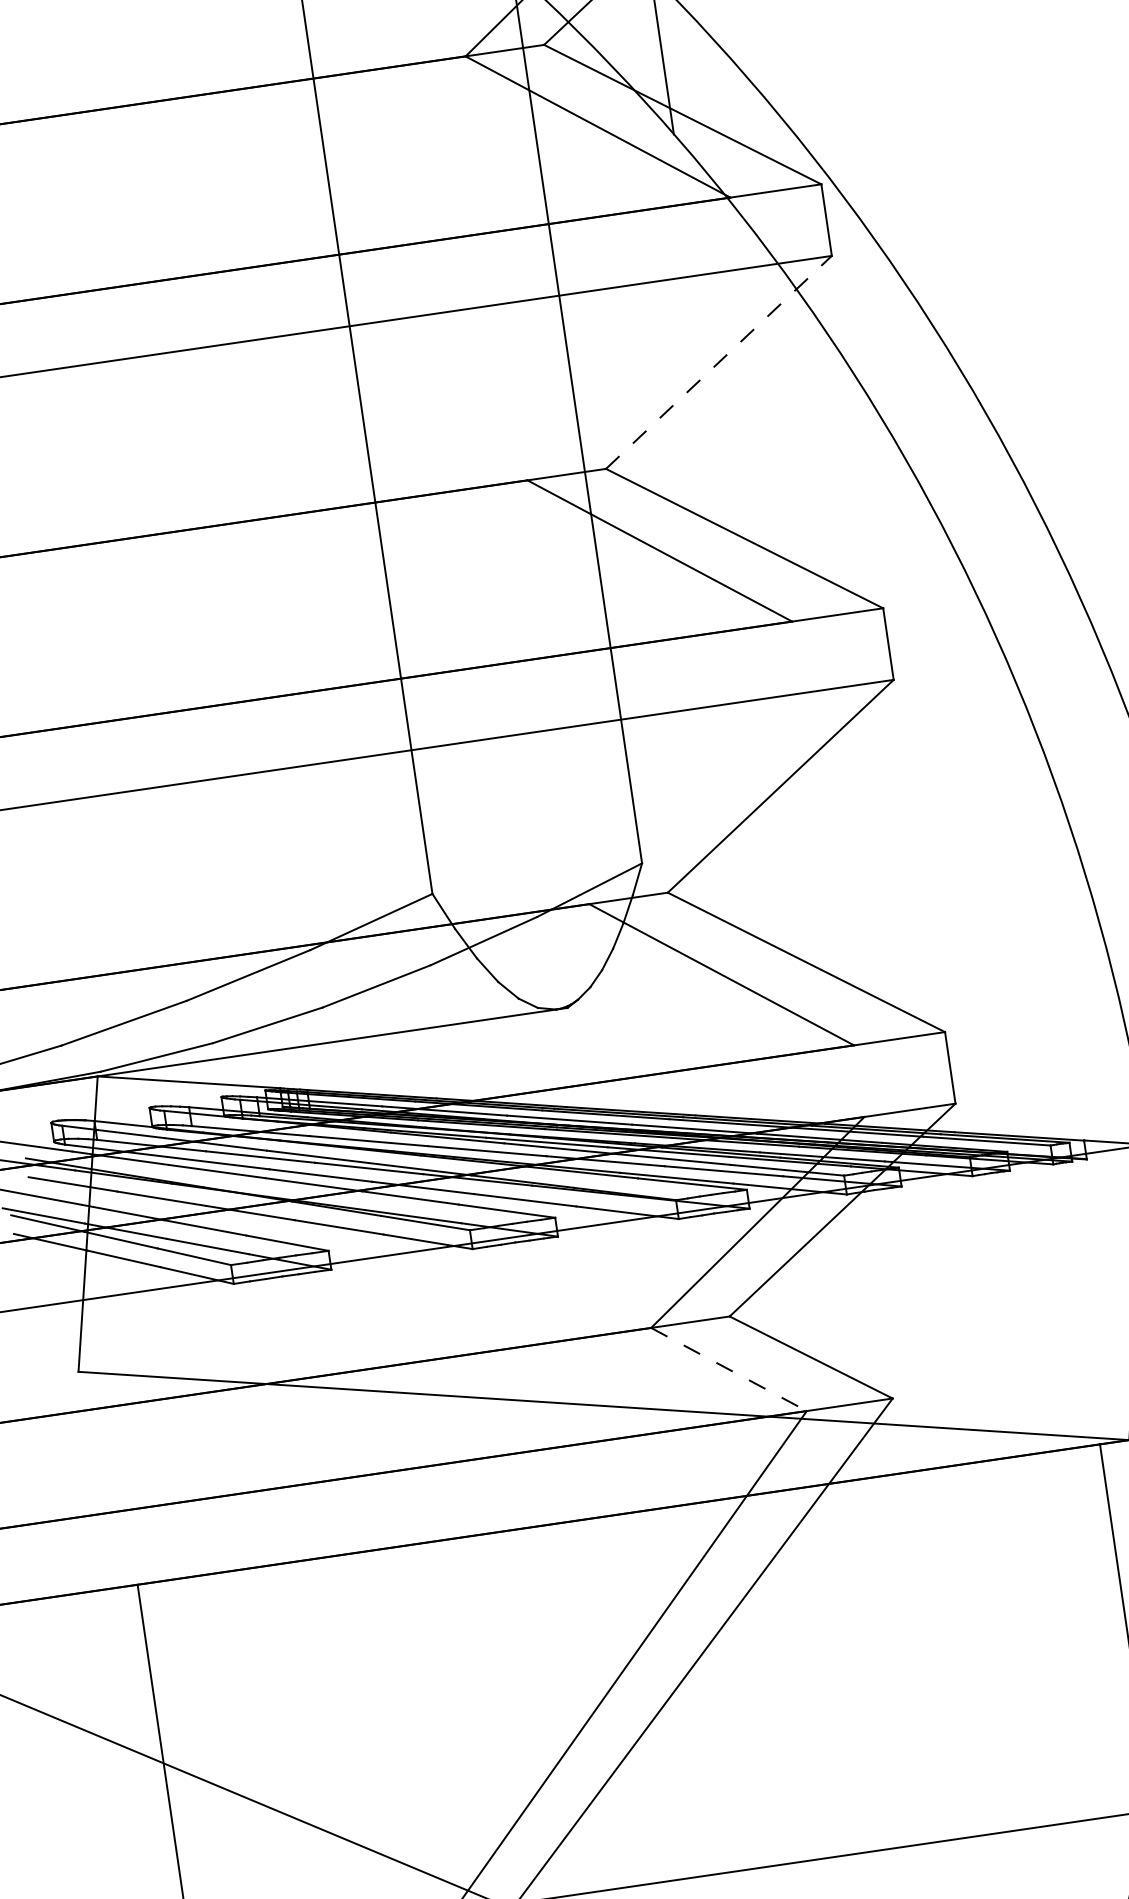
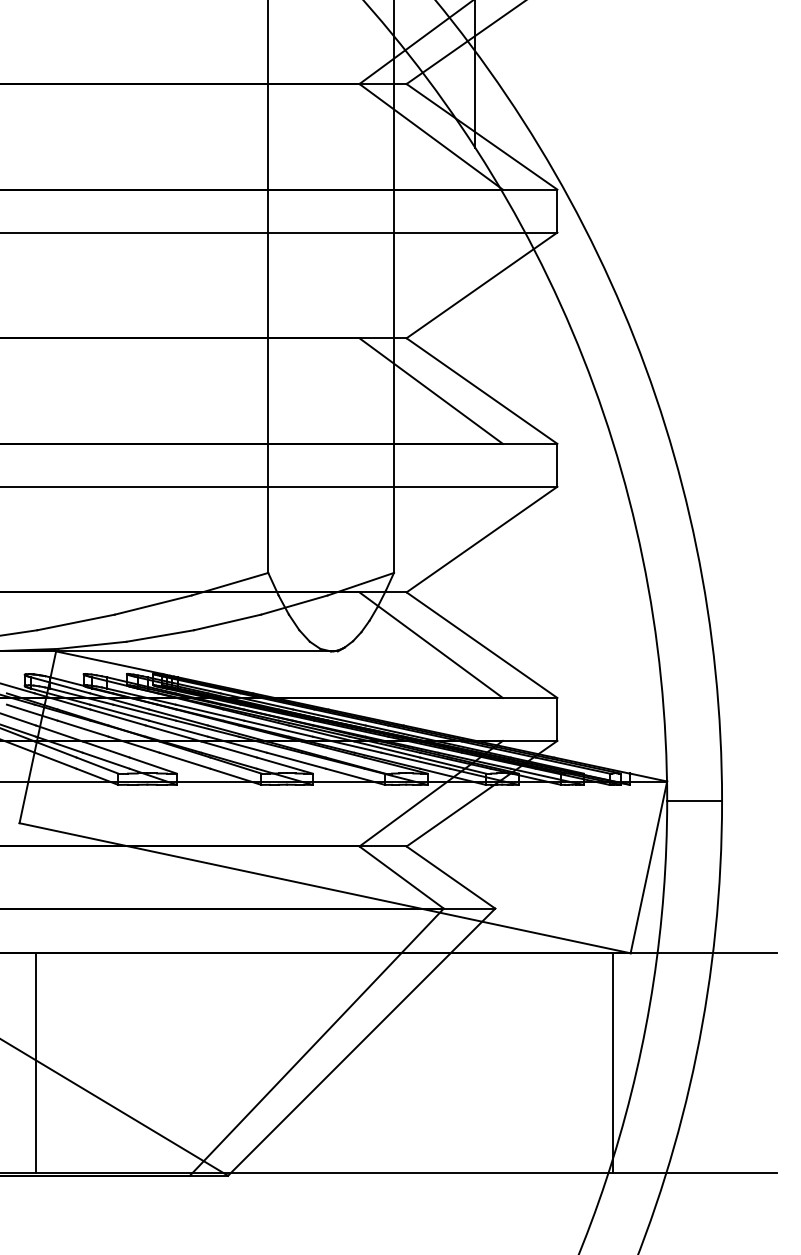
line: (719, 362) -> (482, 285), dashed -> solid
line: (730, 1369) -> (402, 877), dashed -> solid

